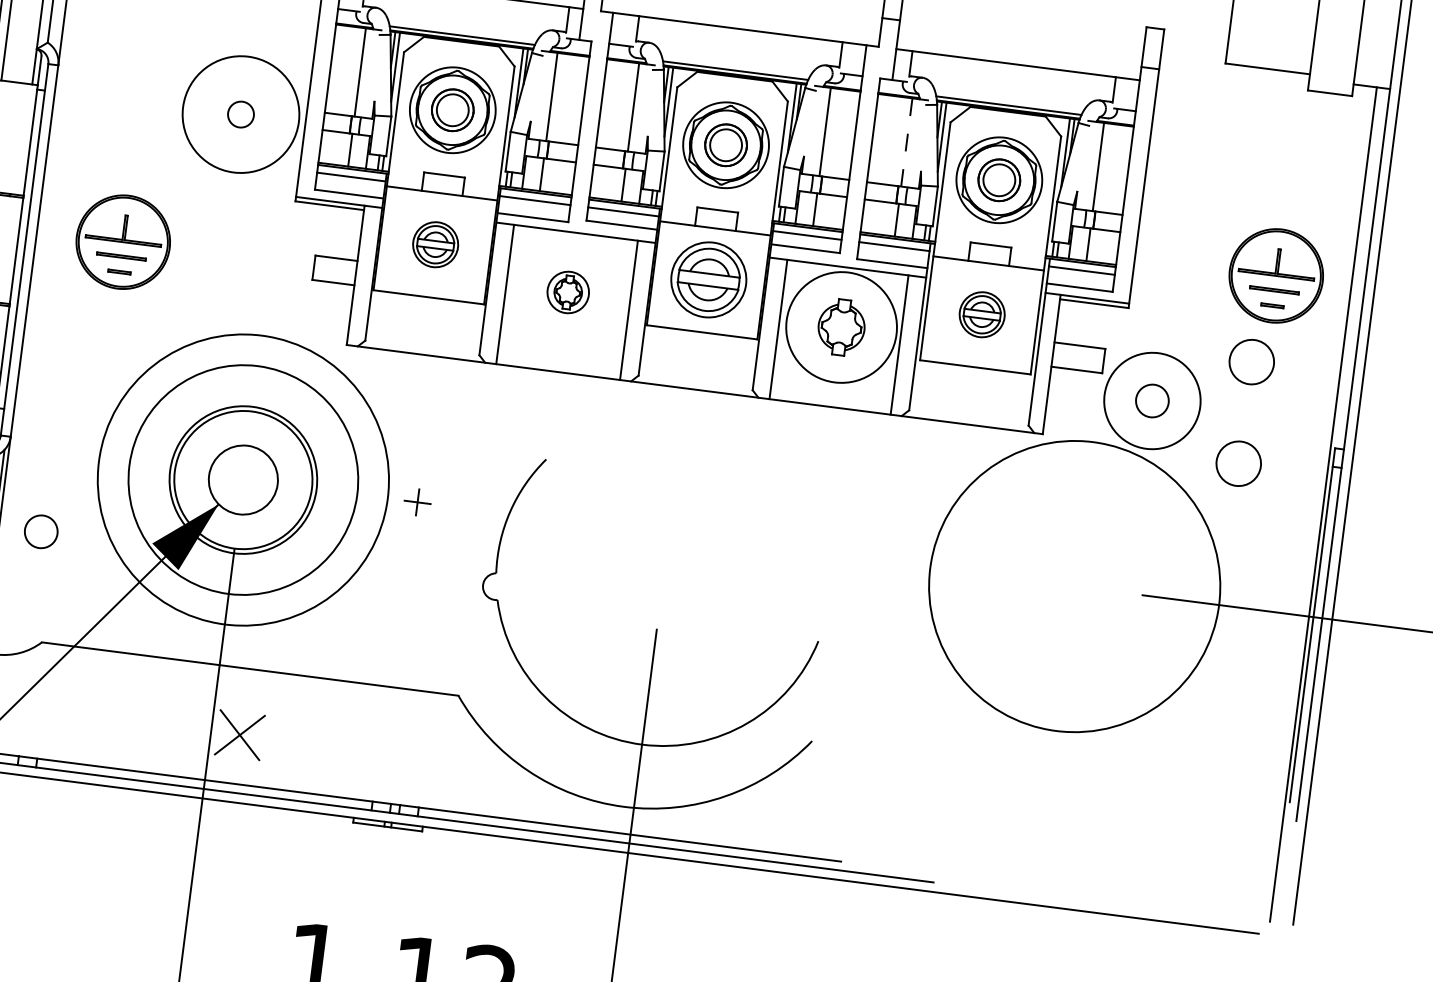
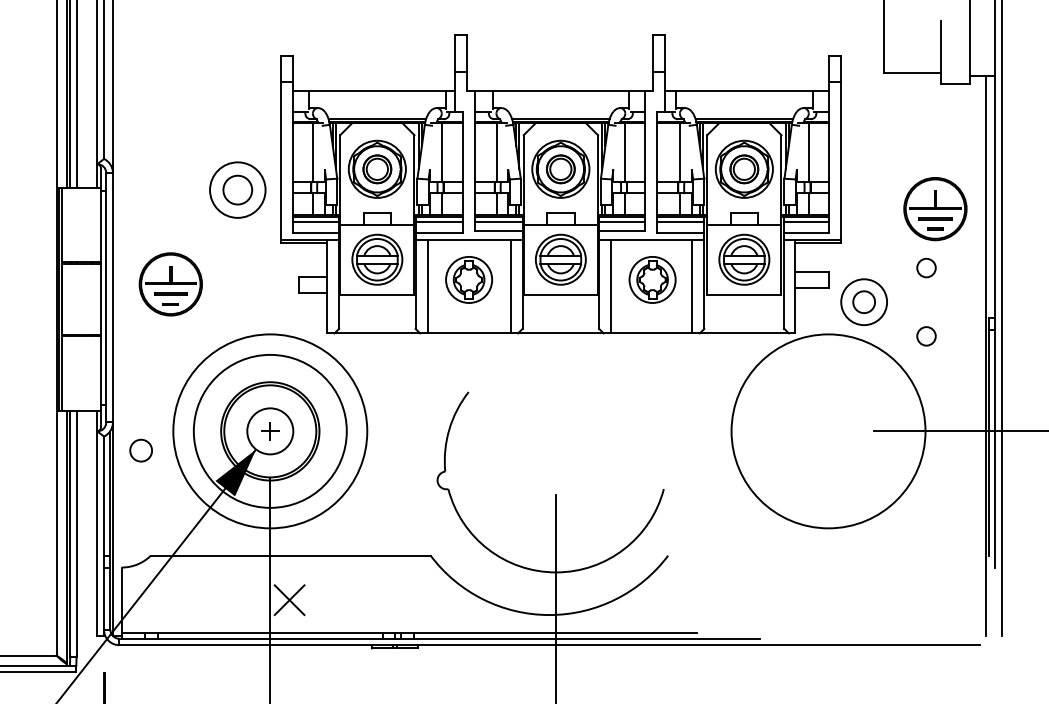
circle: (240, 113) -> (237, 189), size x0.71
circle: (240, 113) -> (237, 189), size x1.67
line: (907, 143) -> (680, 152), dashed -> solid
part: (435, 244) -> (377, 259), size x1.67
part: (567, 291) -> (468, 279), size x1.67
part: (982, 314) -> (744, 259), size x1.67
circle: (841, 326) -> (652, 279), size x0.62
circle: (1251, 361) -> (926, 267), size x0.62
circle: (1152, 401) -> (864, 302), size x0.71
circle: (1238, 463) -> (926, 336), size x0.62
part: (417, 502) -> (270, 431), moved
circle: (40, 531) -> (140, 450), moved

